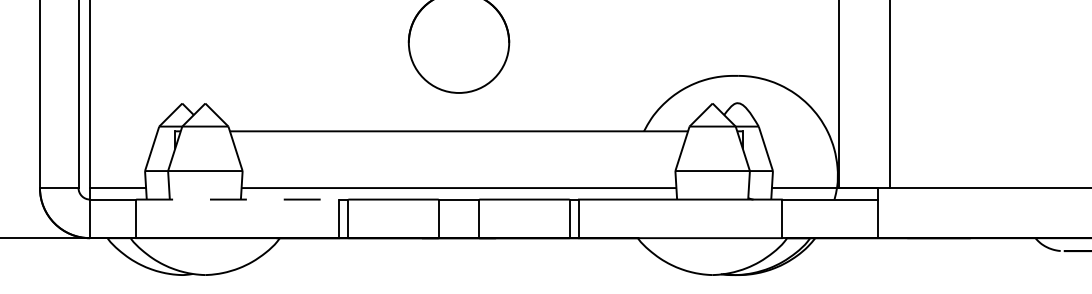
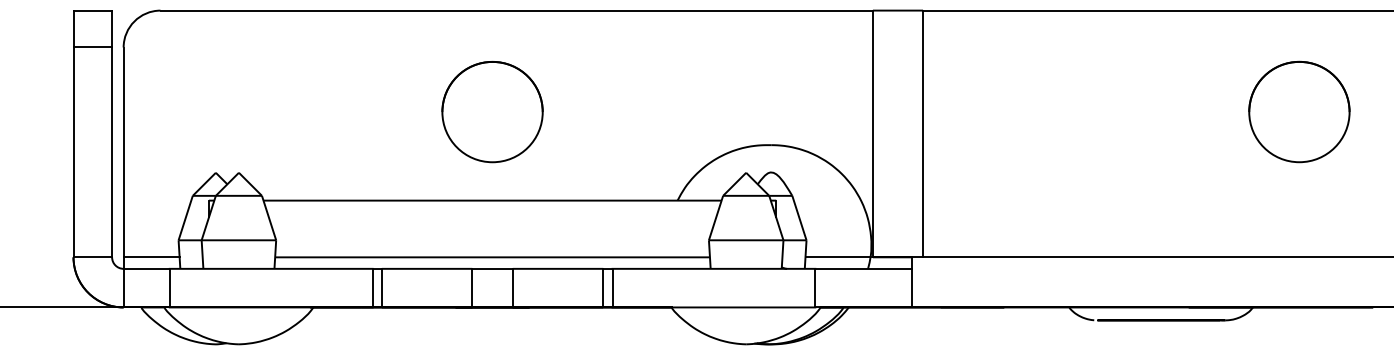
line: (237, 199) -> (271, 268), dashed -> solid

